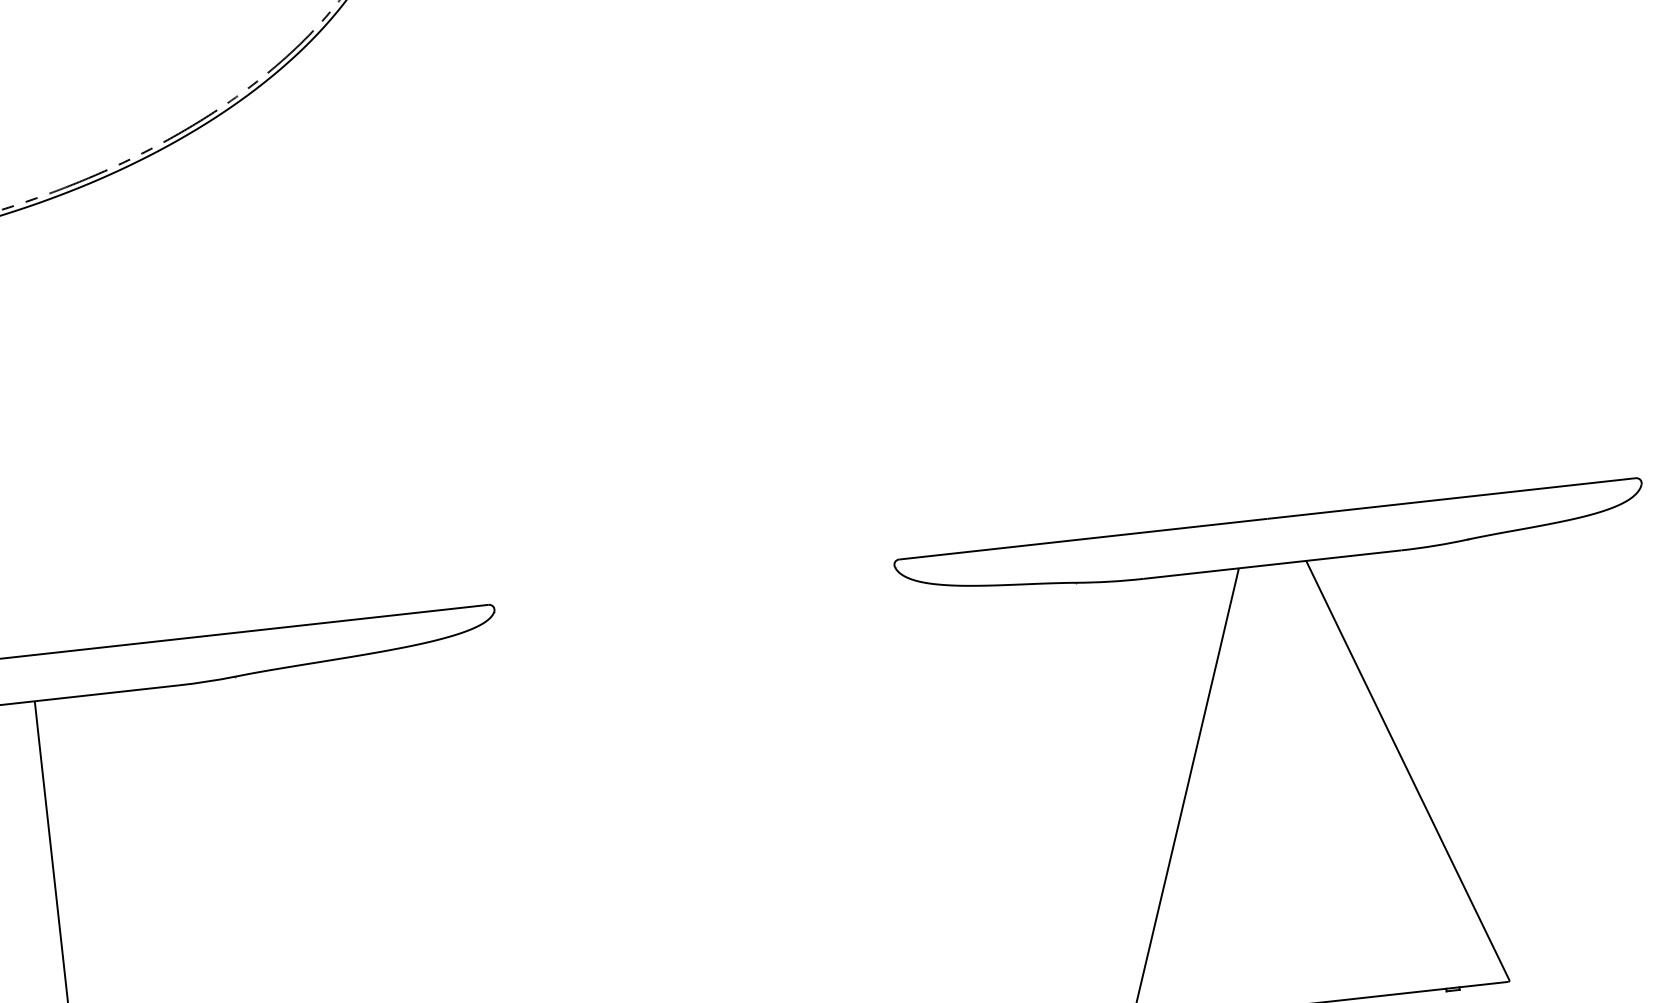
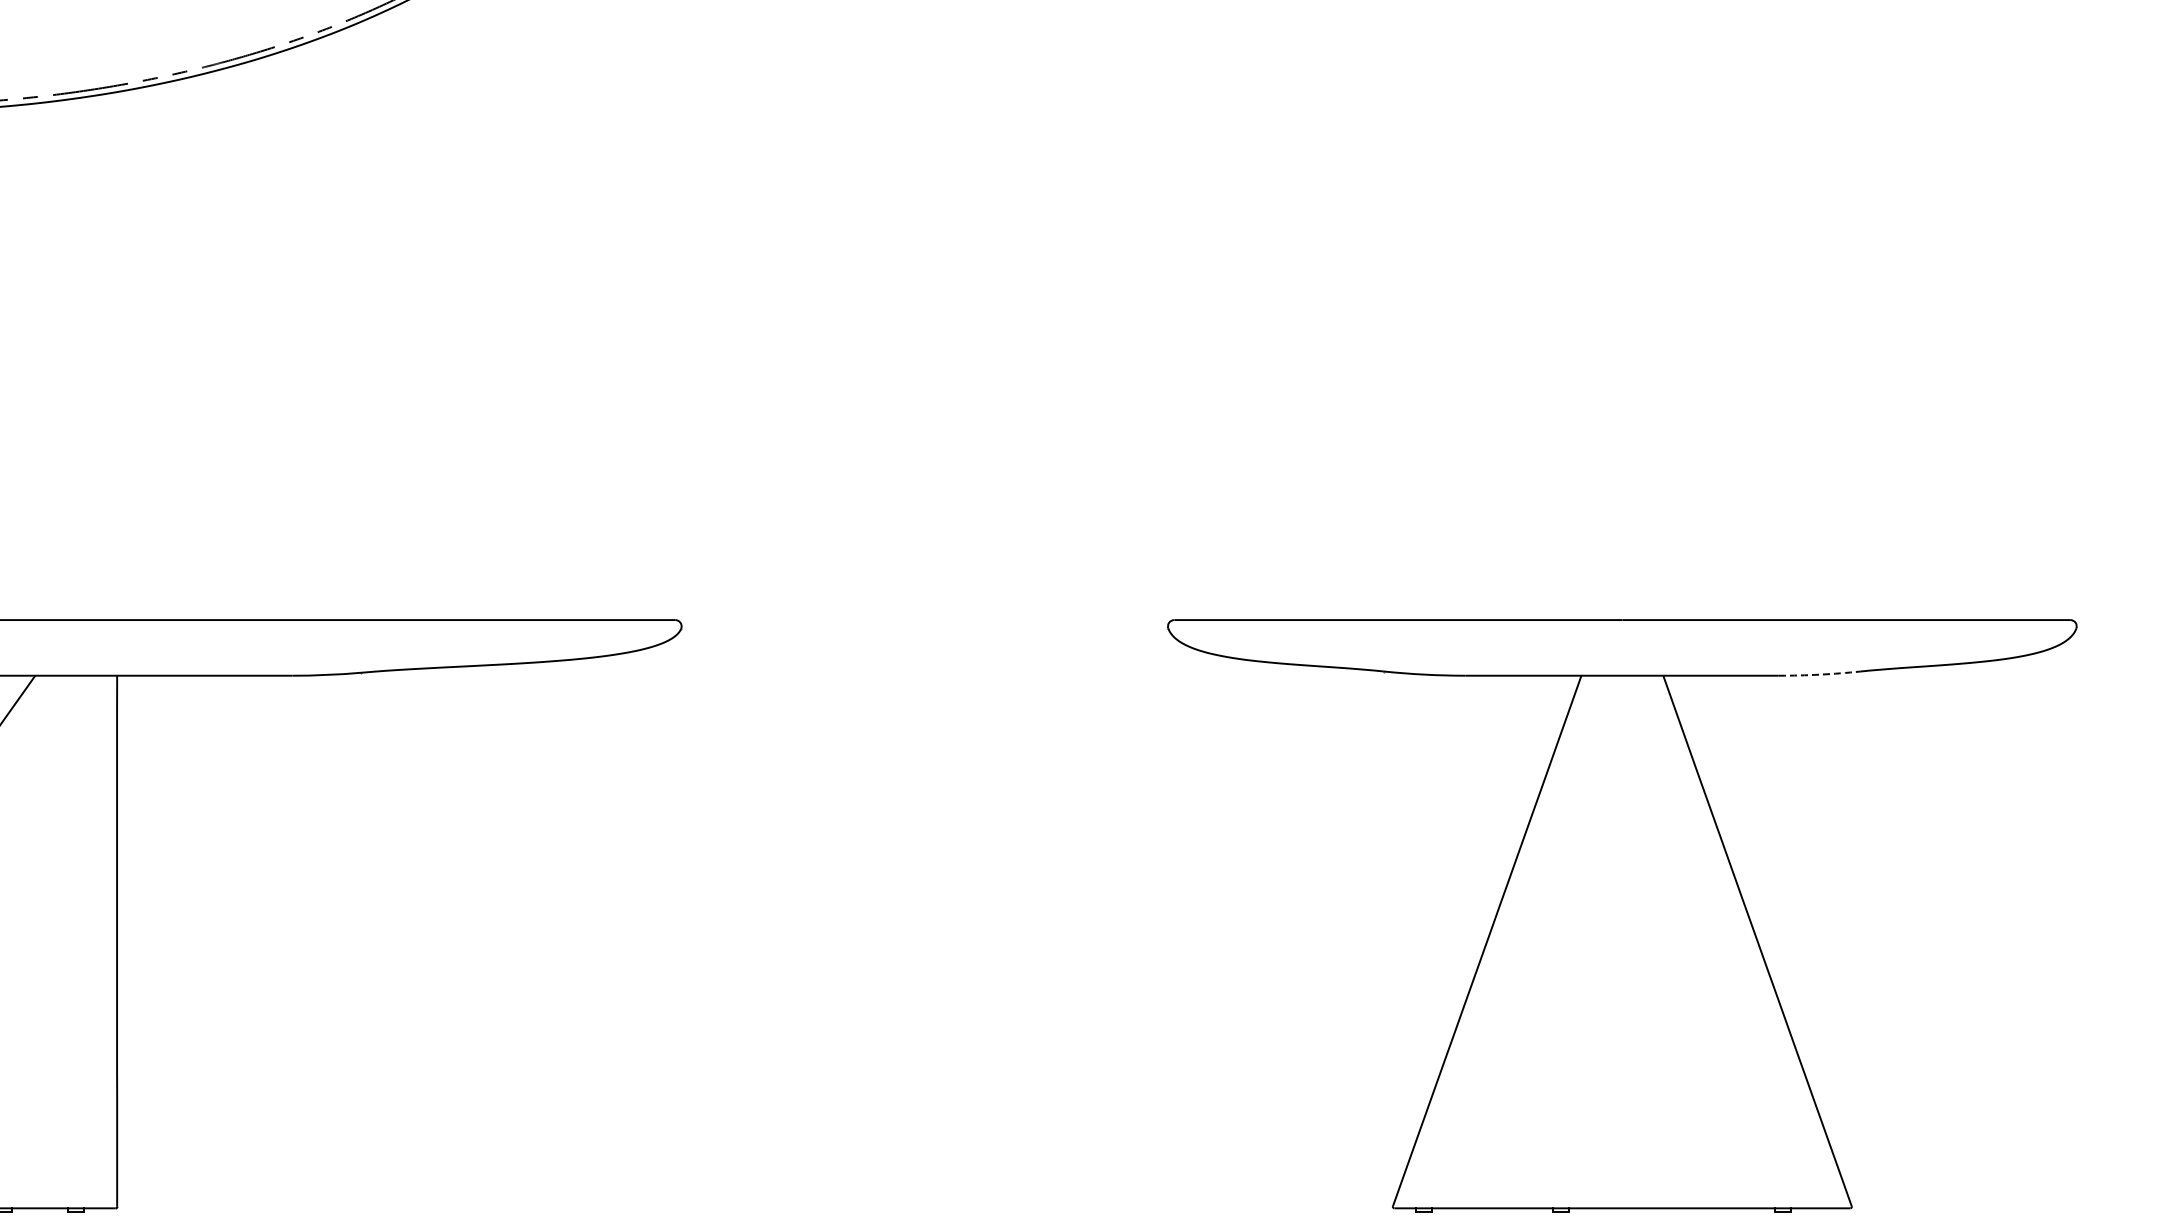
arc: (1434, 545) -> (1819, 674), solid -> dashed

